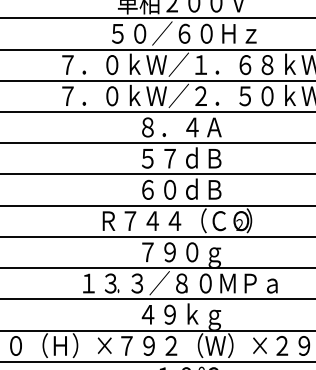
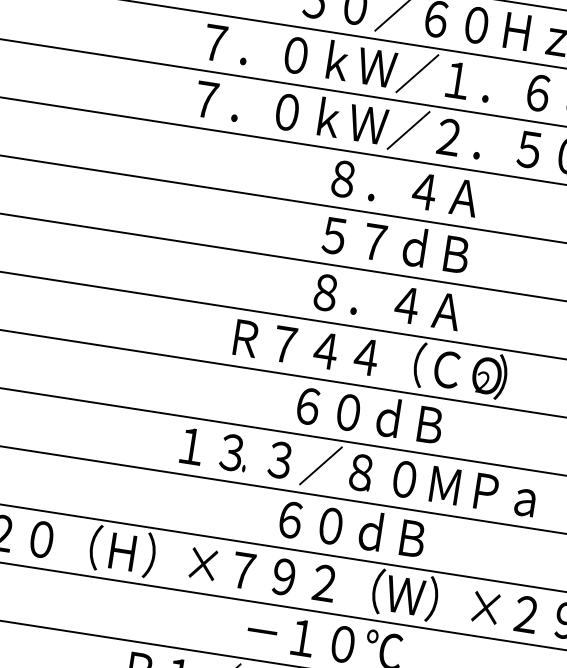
text: (181, 188) -> (387, 299), ６０ｄＢ -> ８．４Ａ
text: (181, 253) -> (368, 417), ７９０ｇ -> ６０ｄＢ
text: (181, 316) -> (351, 532), ４９ｋｇ -> ６０ｄＢ

